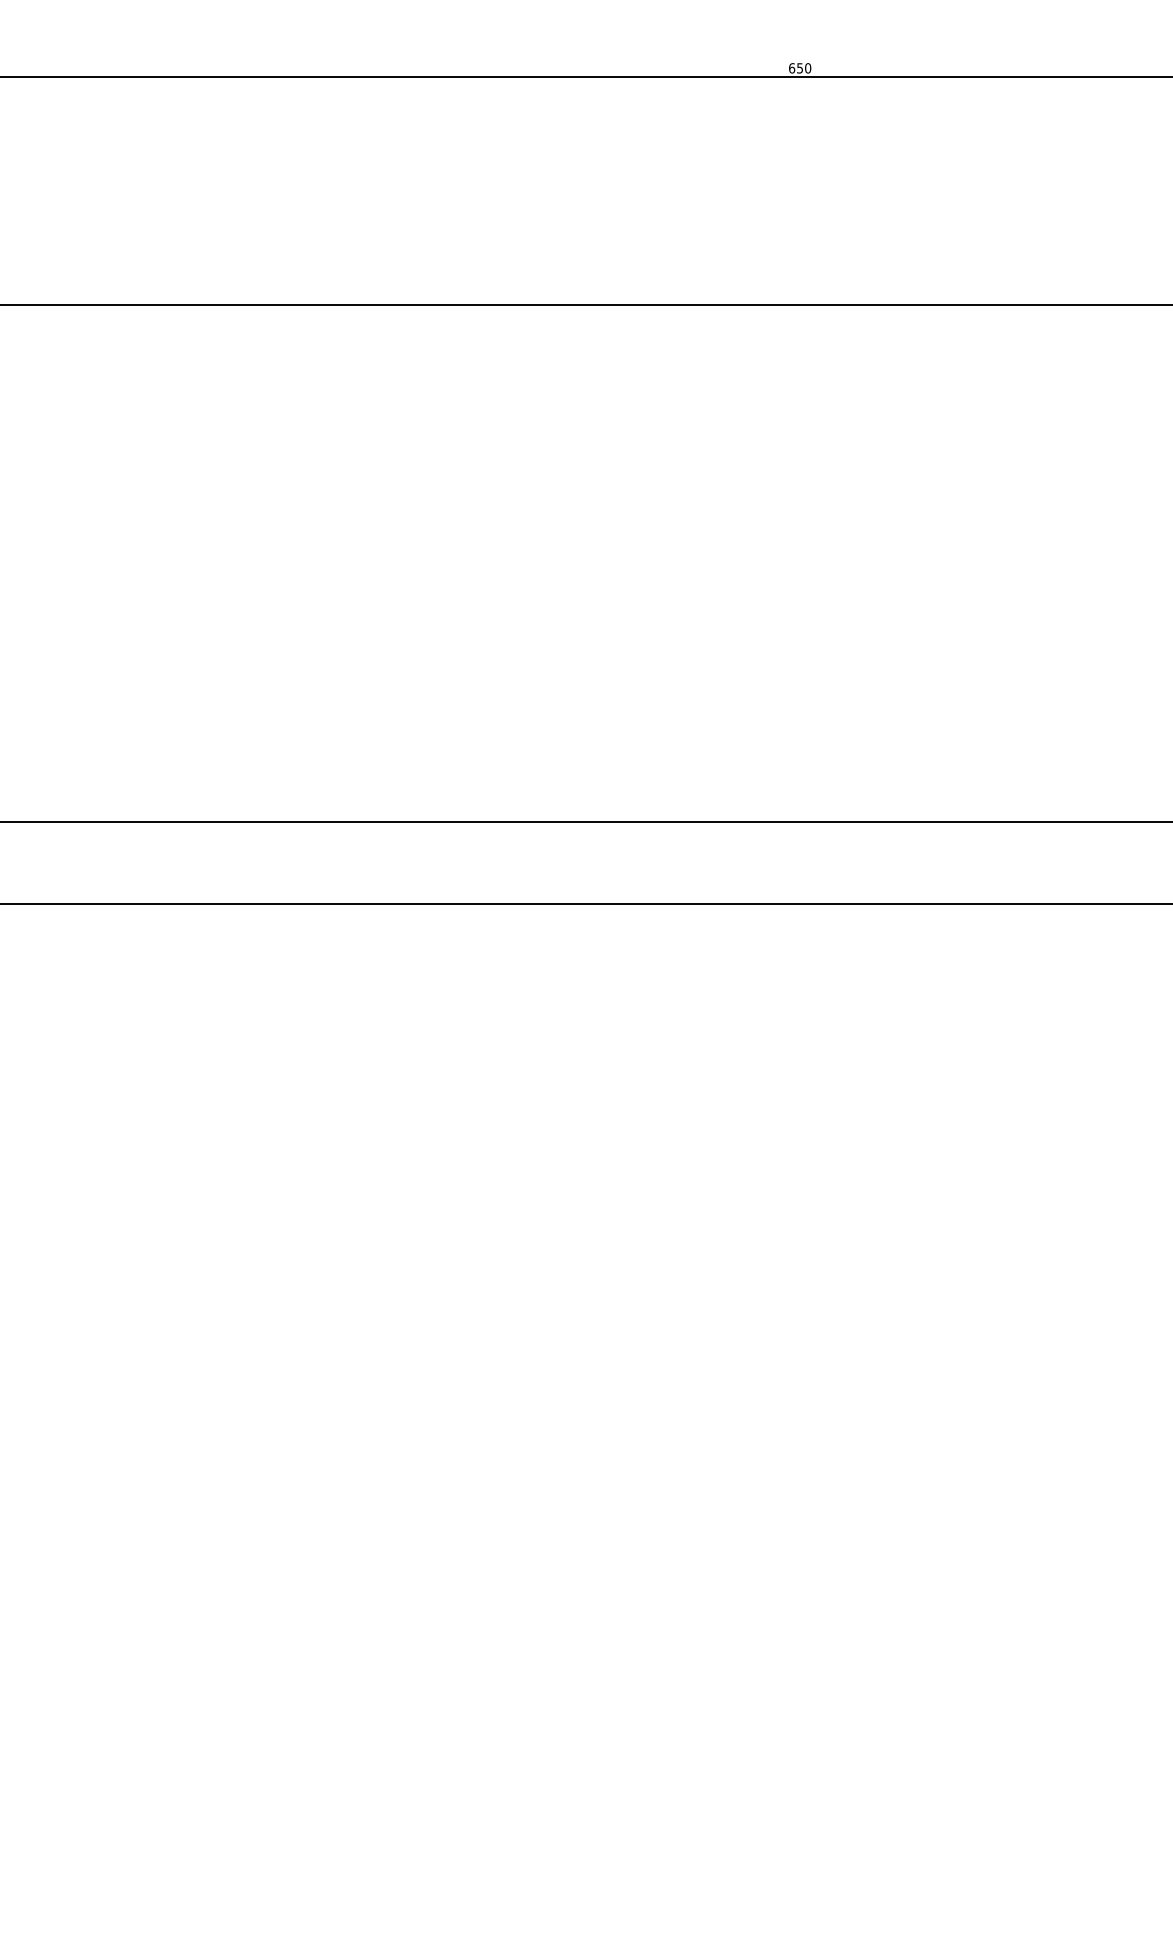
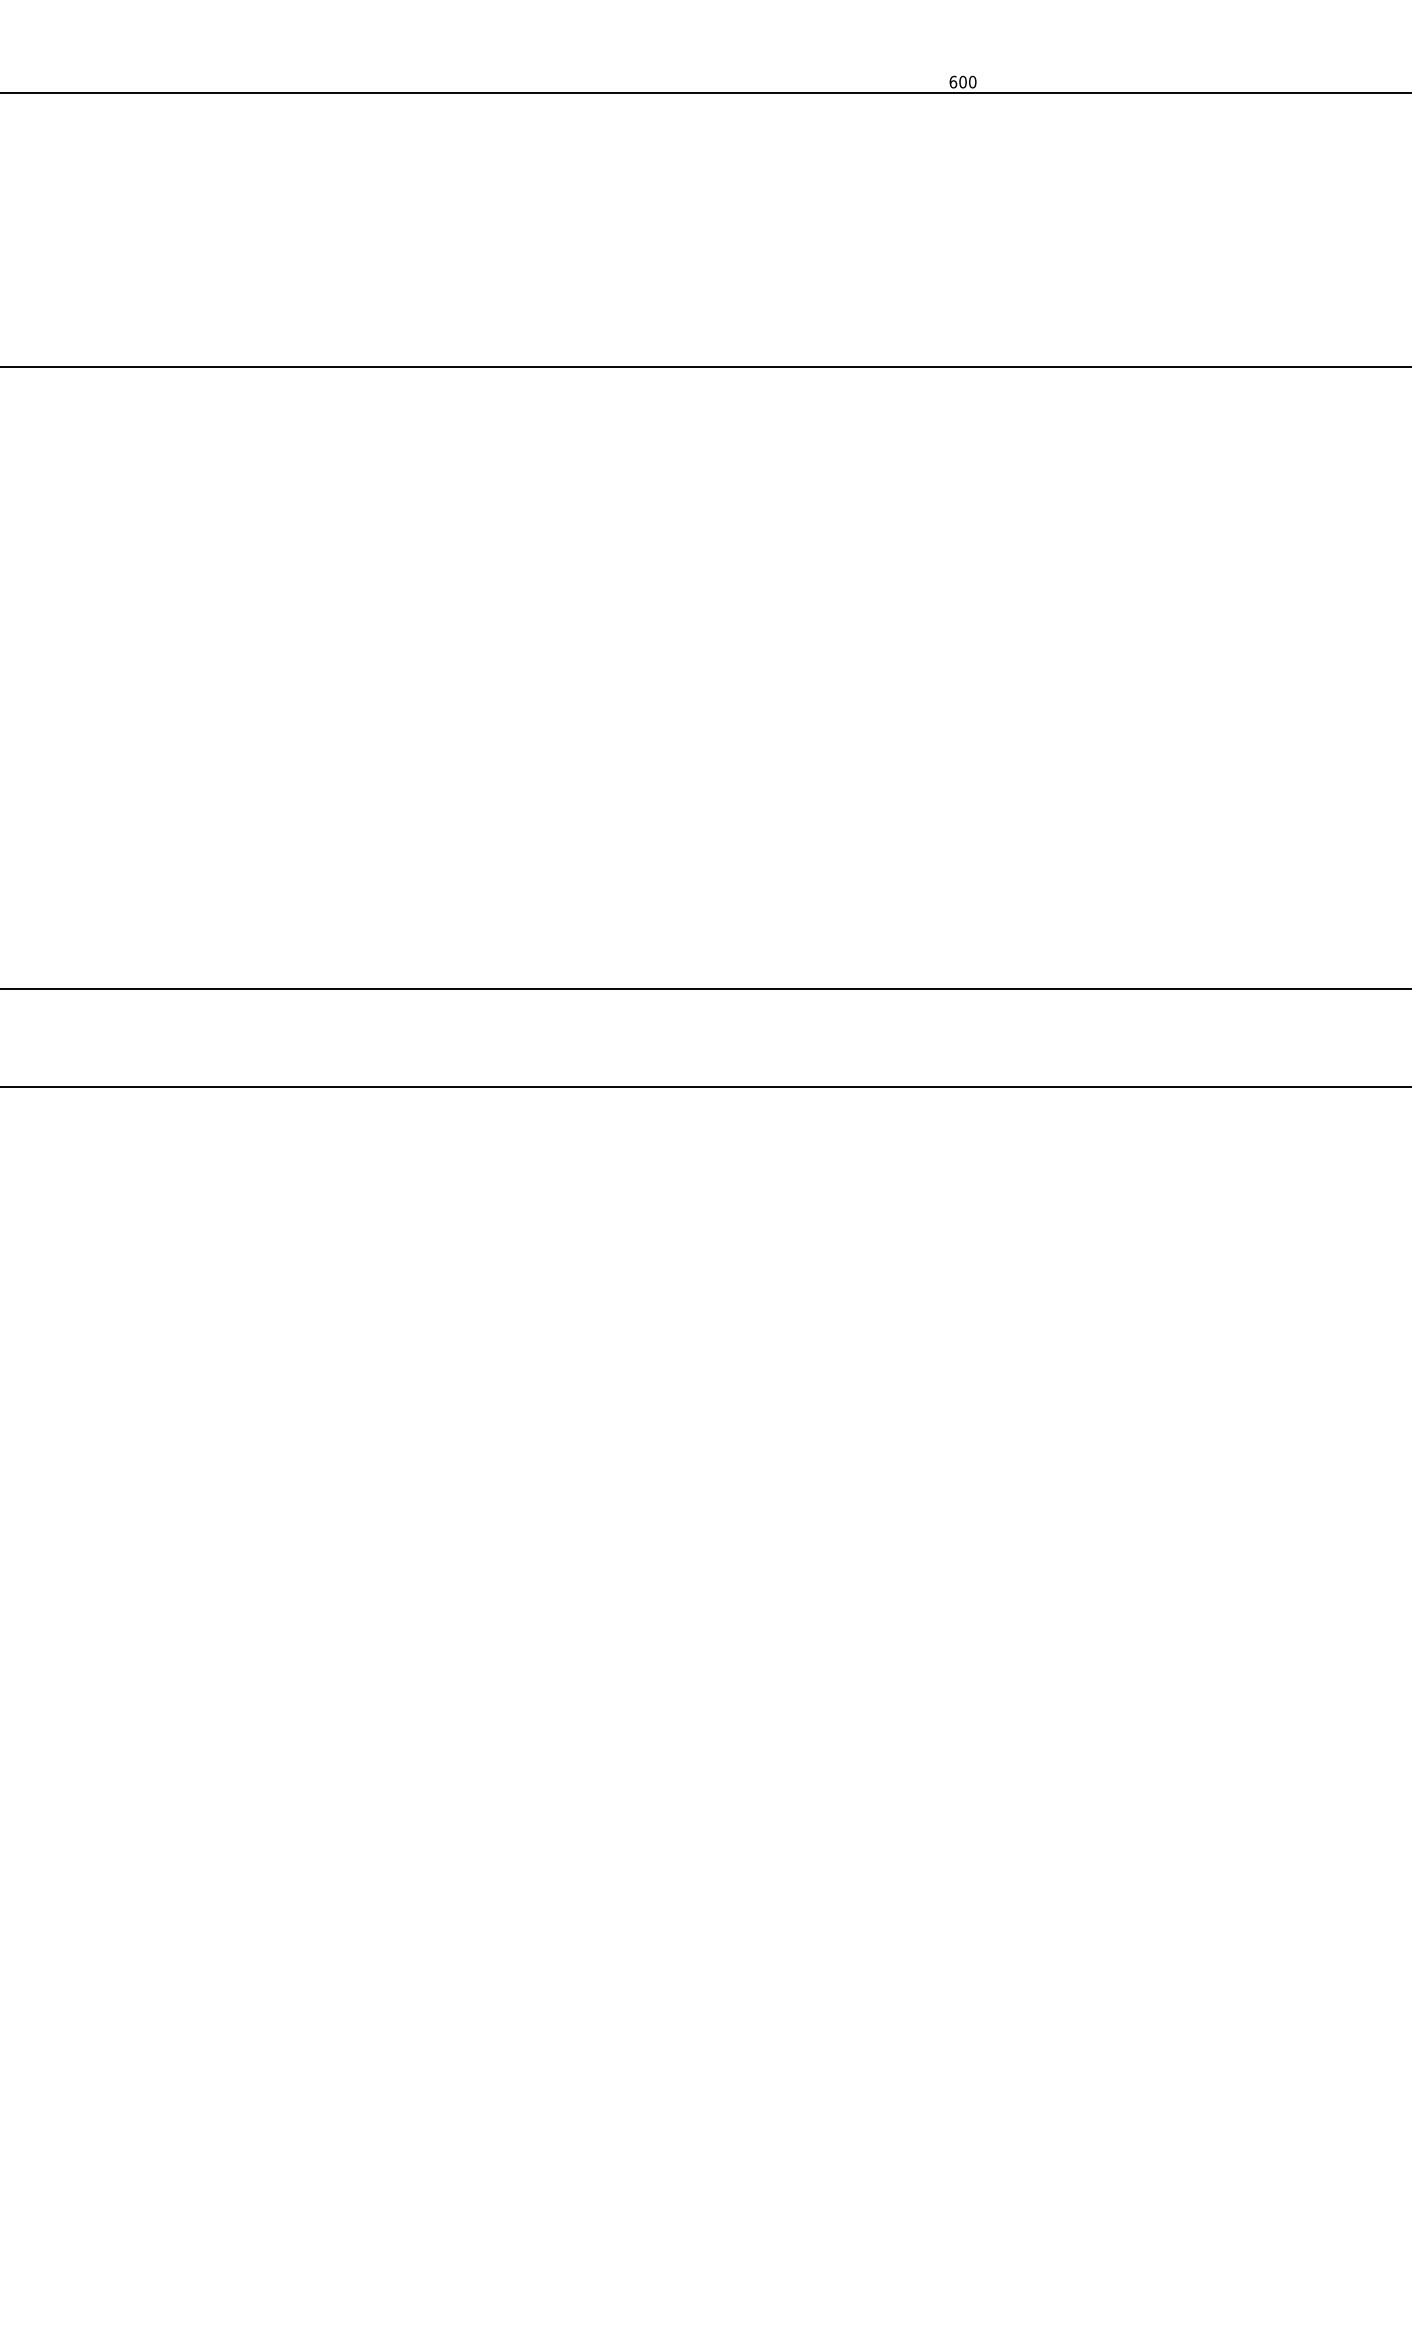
text: (800, 68) -> (963, 82), 650 -> 600

